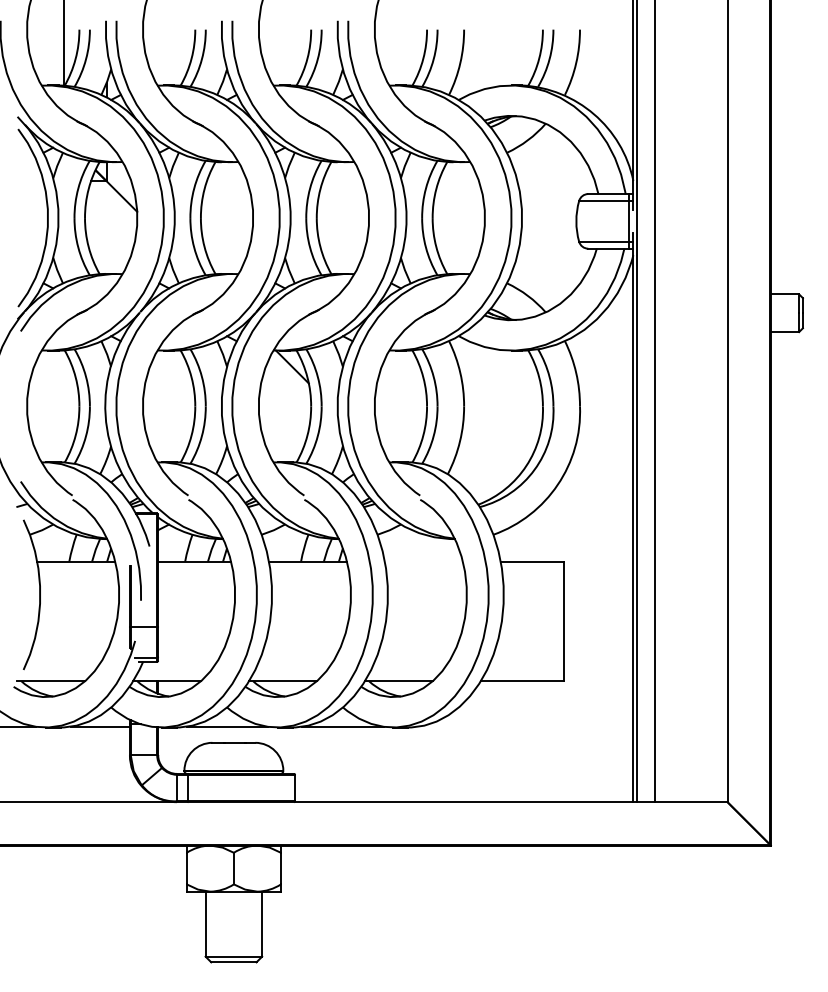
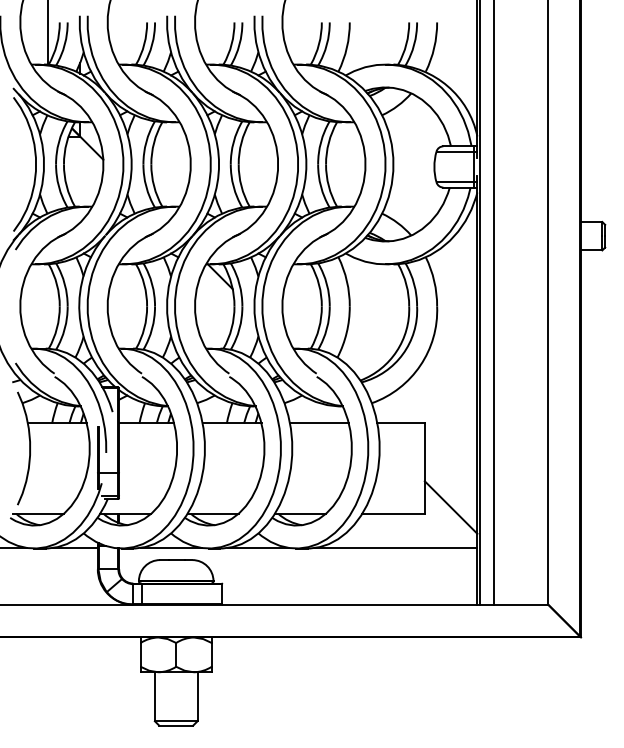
line: (423, 561) -> (319, 423), added
line: (597, 673) -> (450, 507), added
line: (526, 727) -> (396, 548), added

